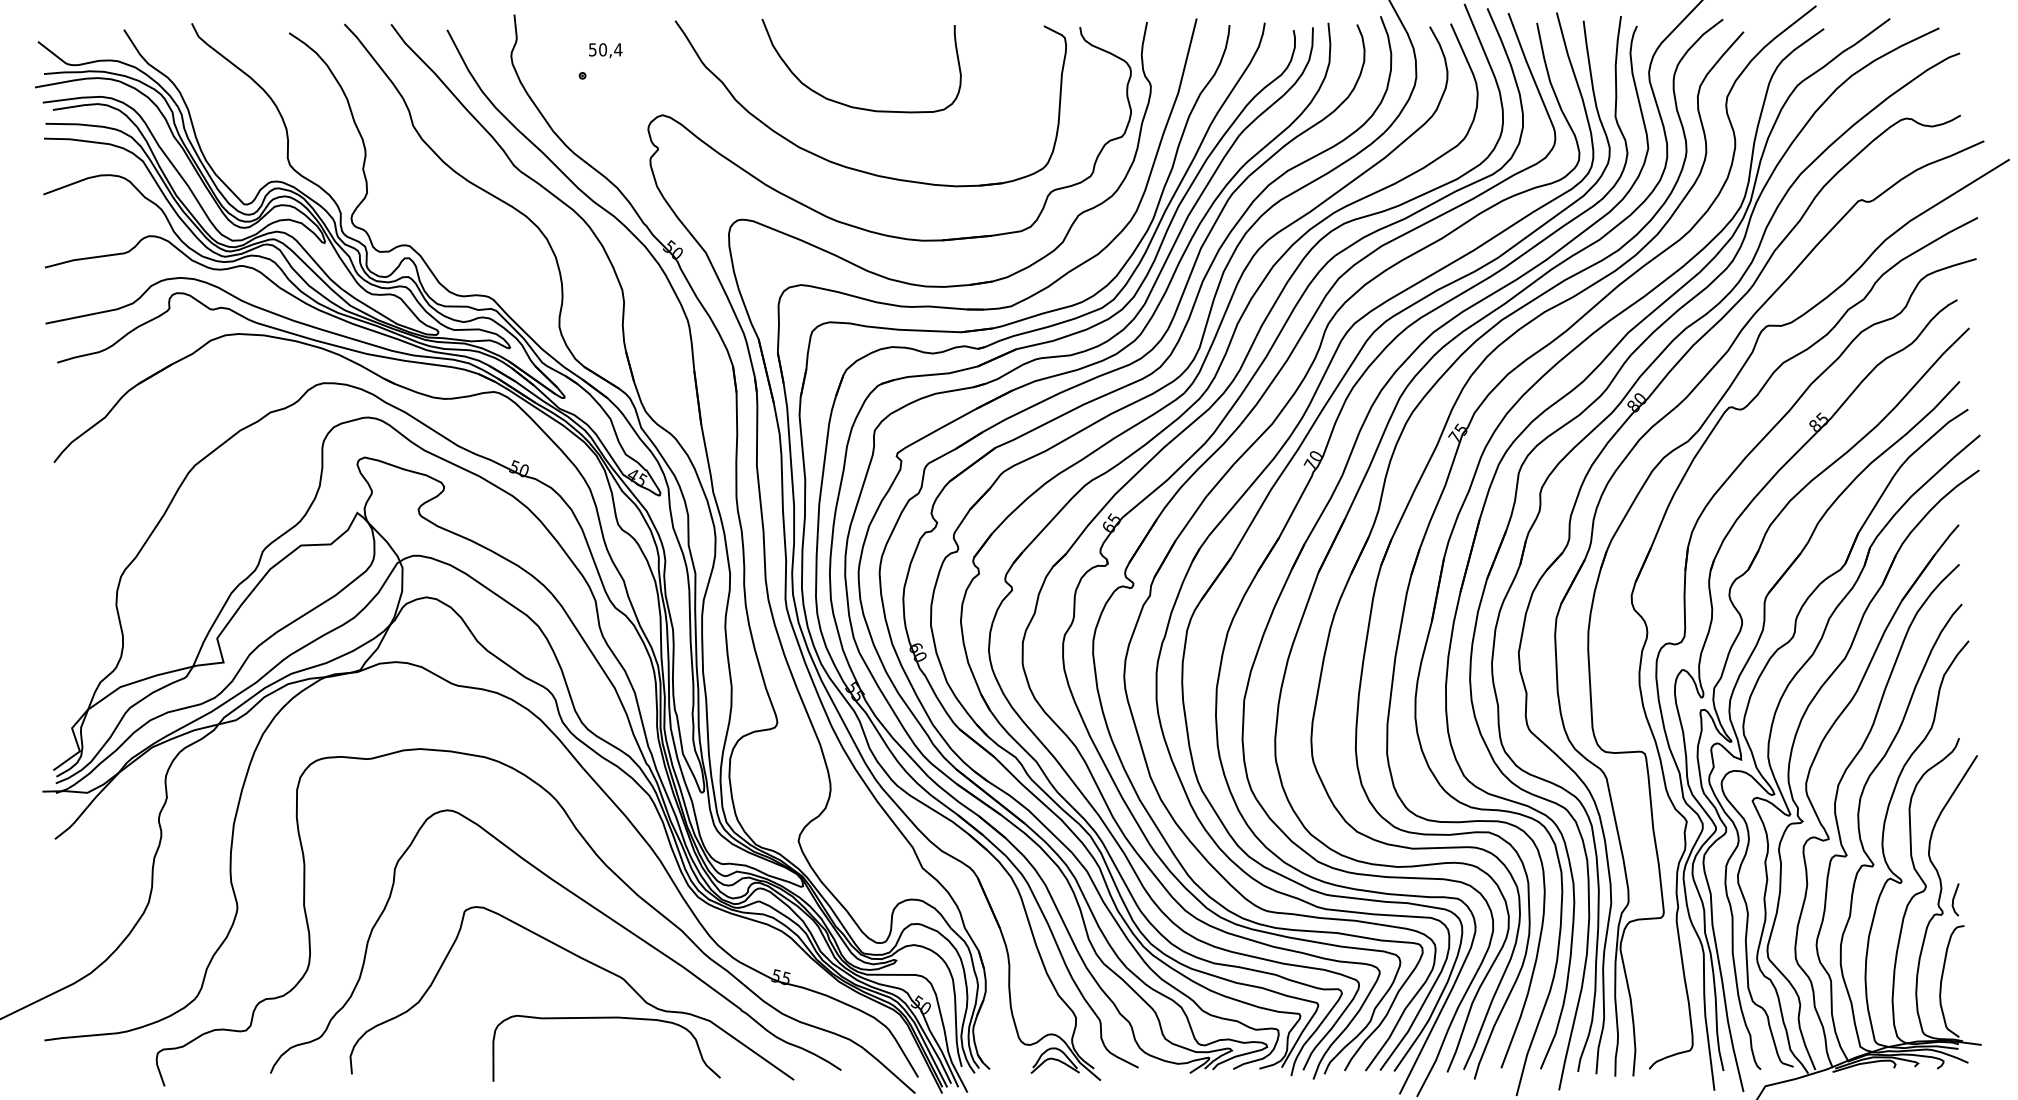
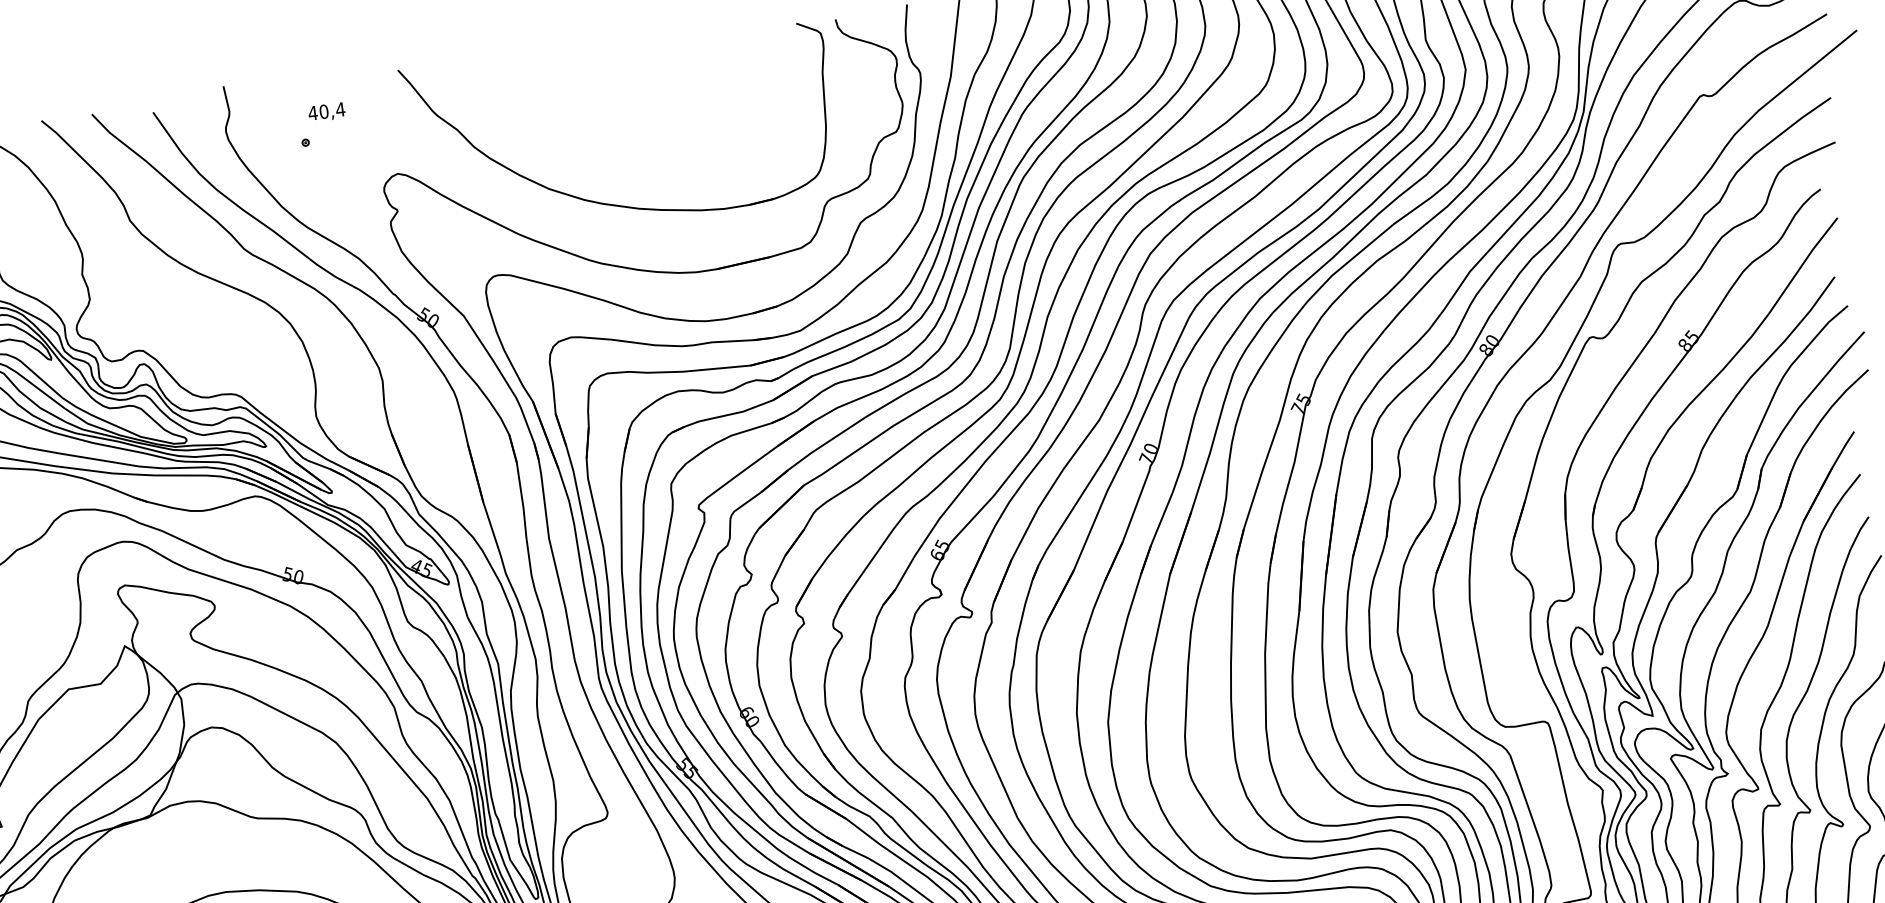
text: (592, 49) -> (312, 112), 50,4 -> 40,4
curve: (855, 106) -> (604, 137), removed

